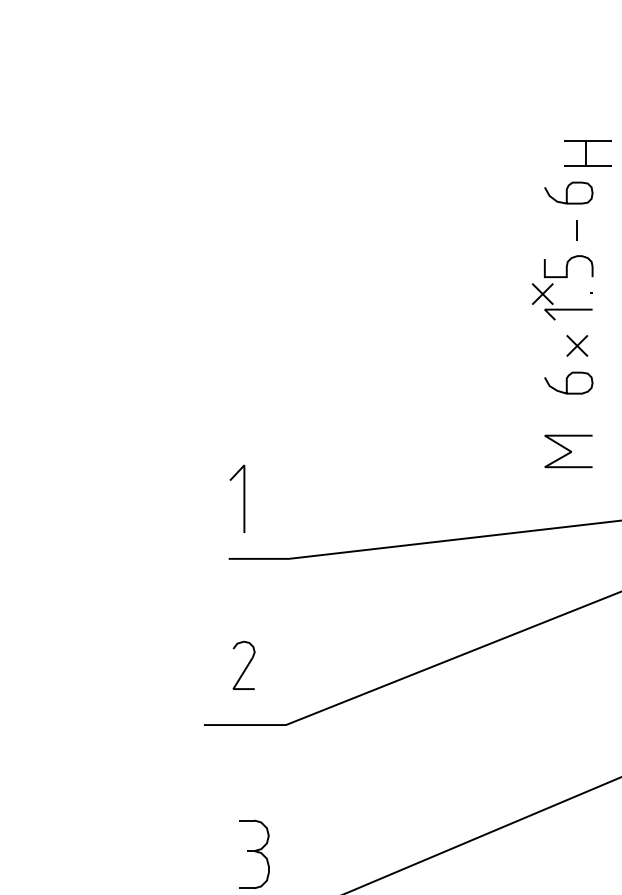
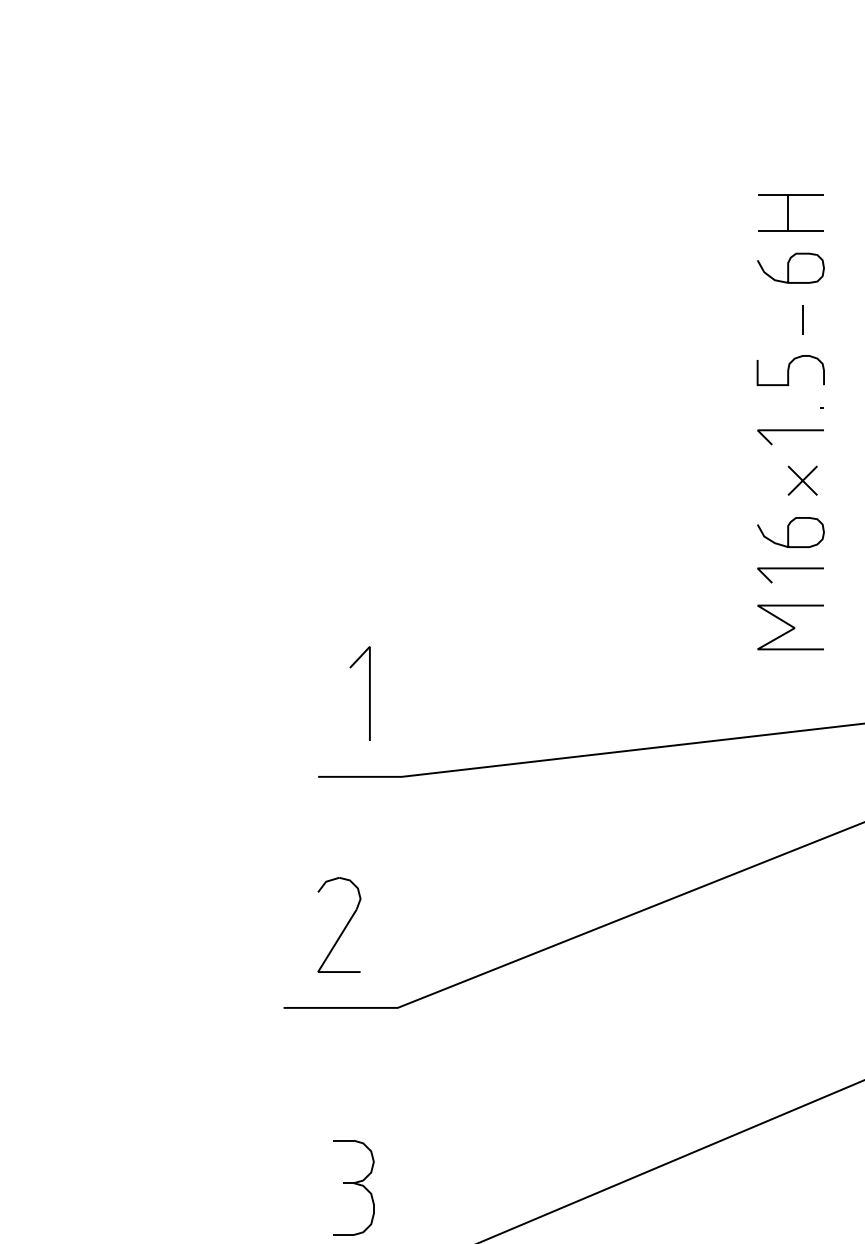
part: (587, 152) -> (790, 212), moved
part: (542, 293) -> (754, 408), removed
curve: (568, 409) -> (790, 569), added
curve: (244, 498) -> (369, 693), moved
part: (244, 665) -> (339, 924), size x1.43

